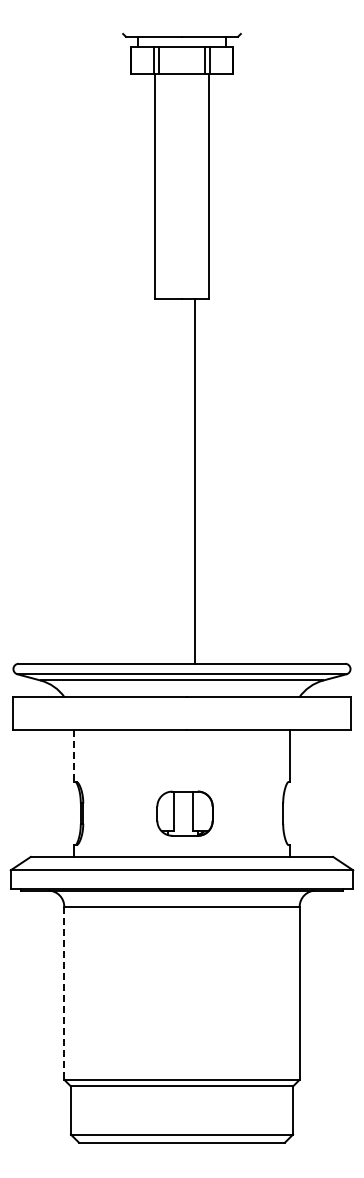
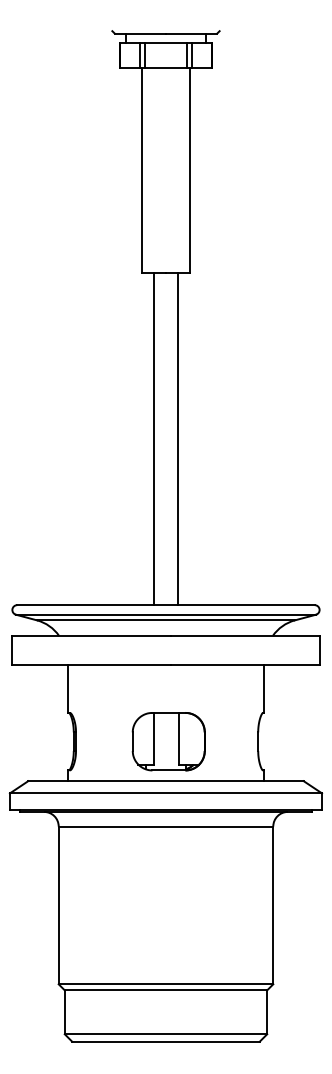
line: (168, 480) -> (153, 438), added
line: (74, 756) -> (68, 689), dashed -> solid
part: (184, 813) -> (168, 741), size x1.43
line: (64, 993) -> (58, 905), dashed -> solid

